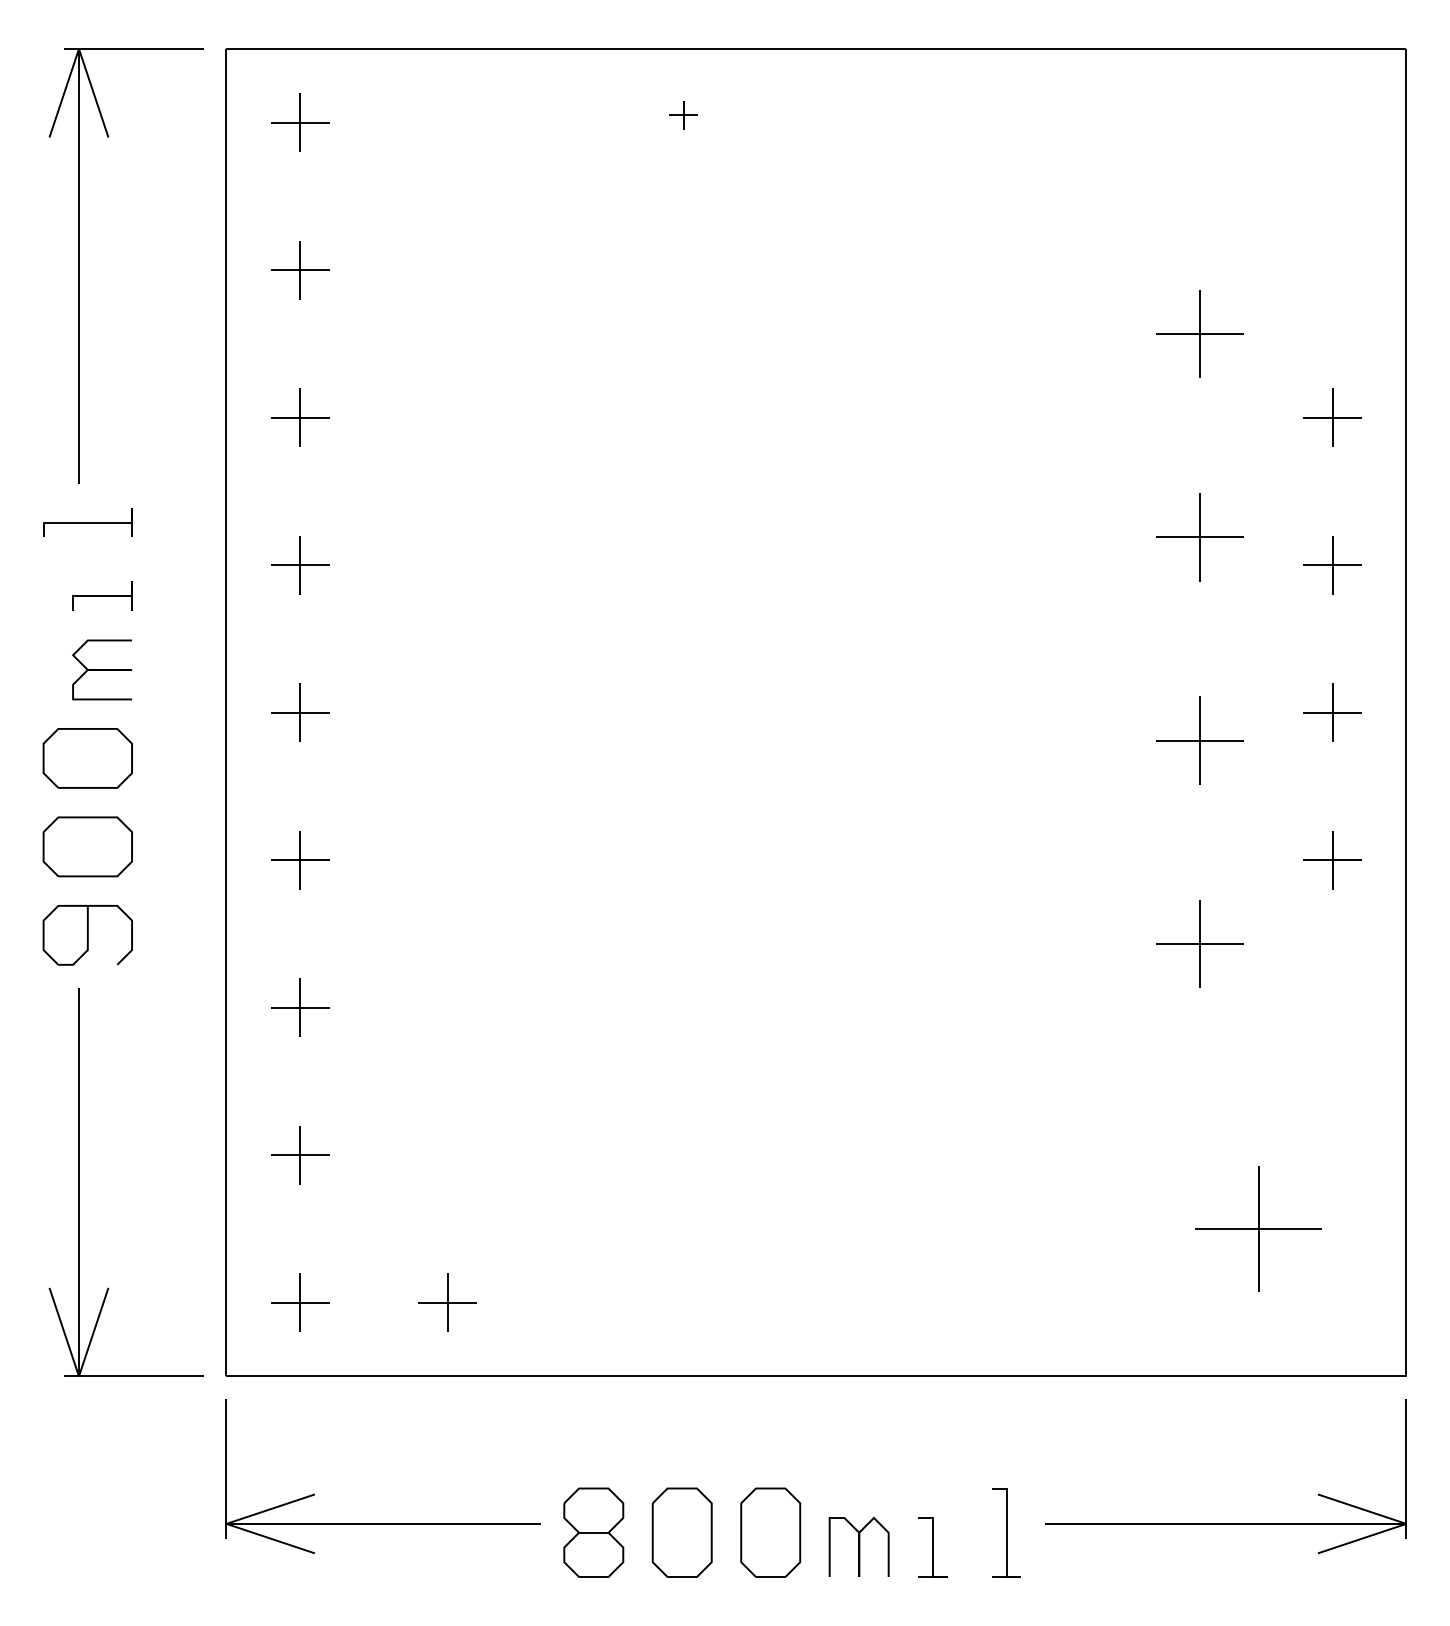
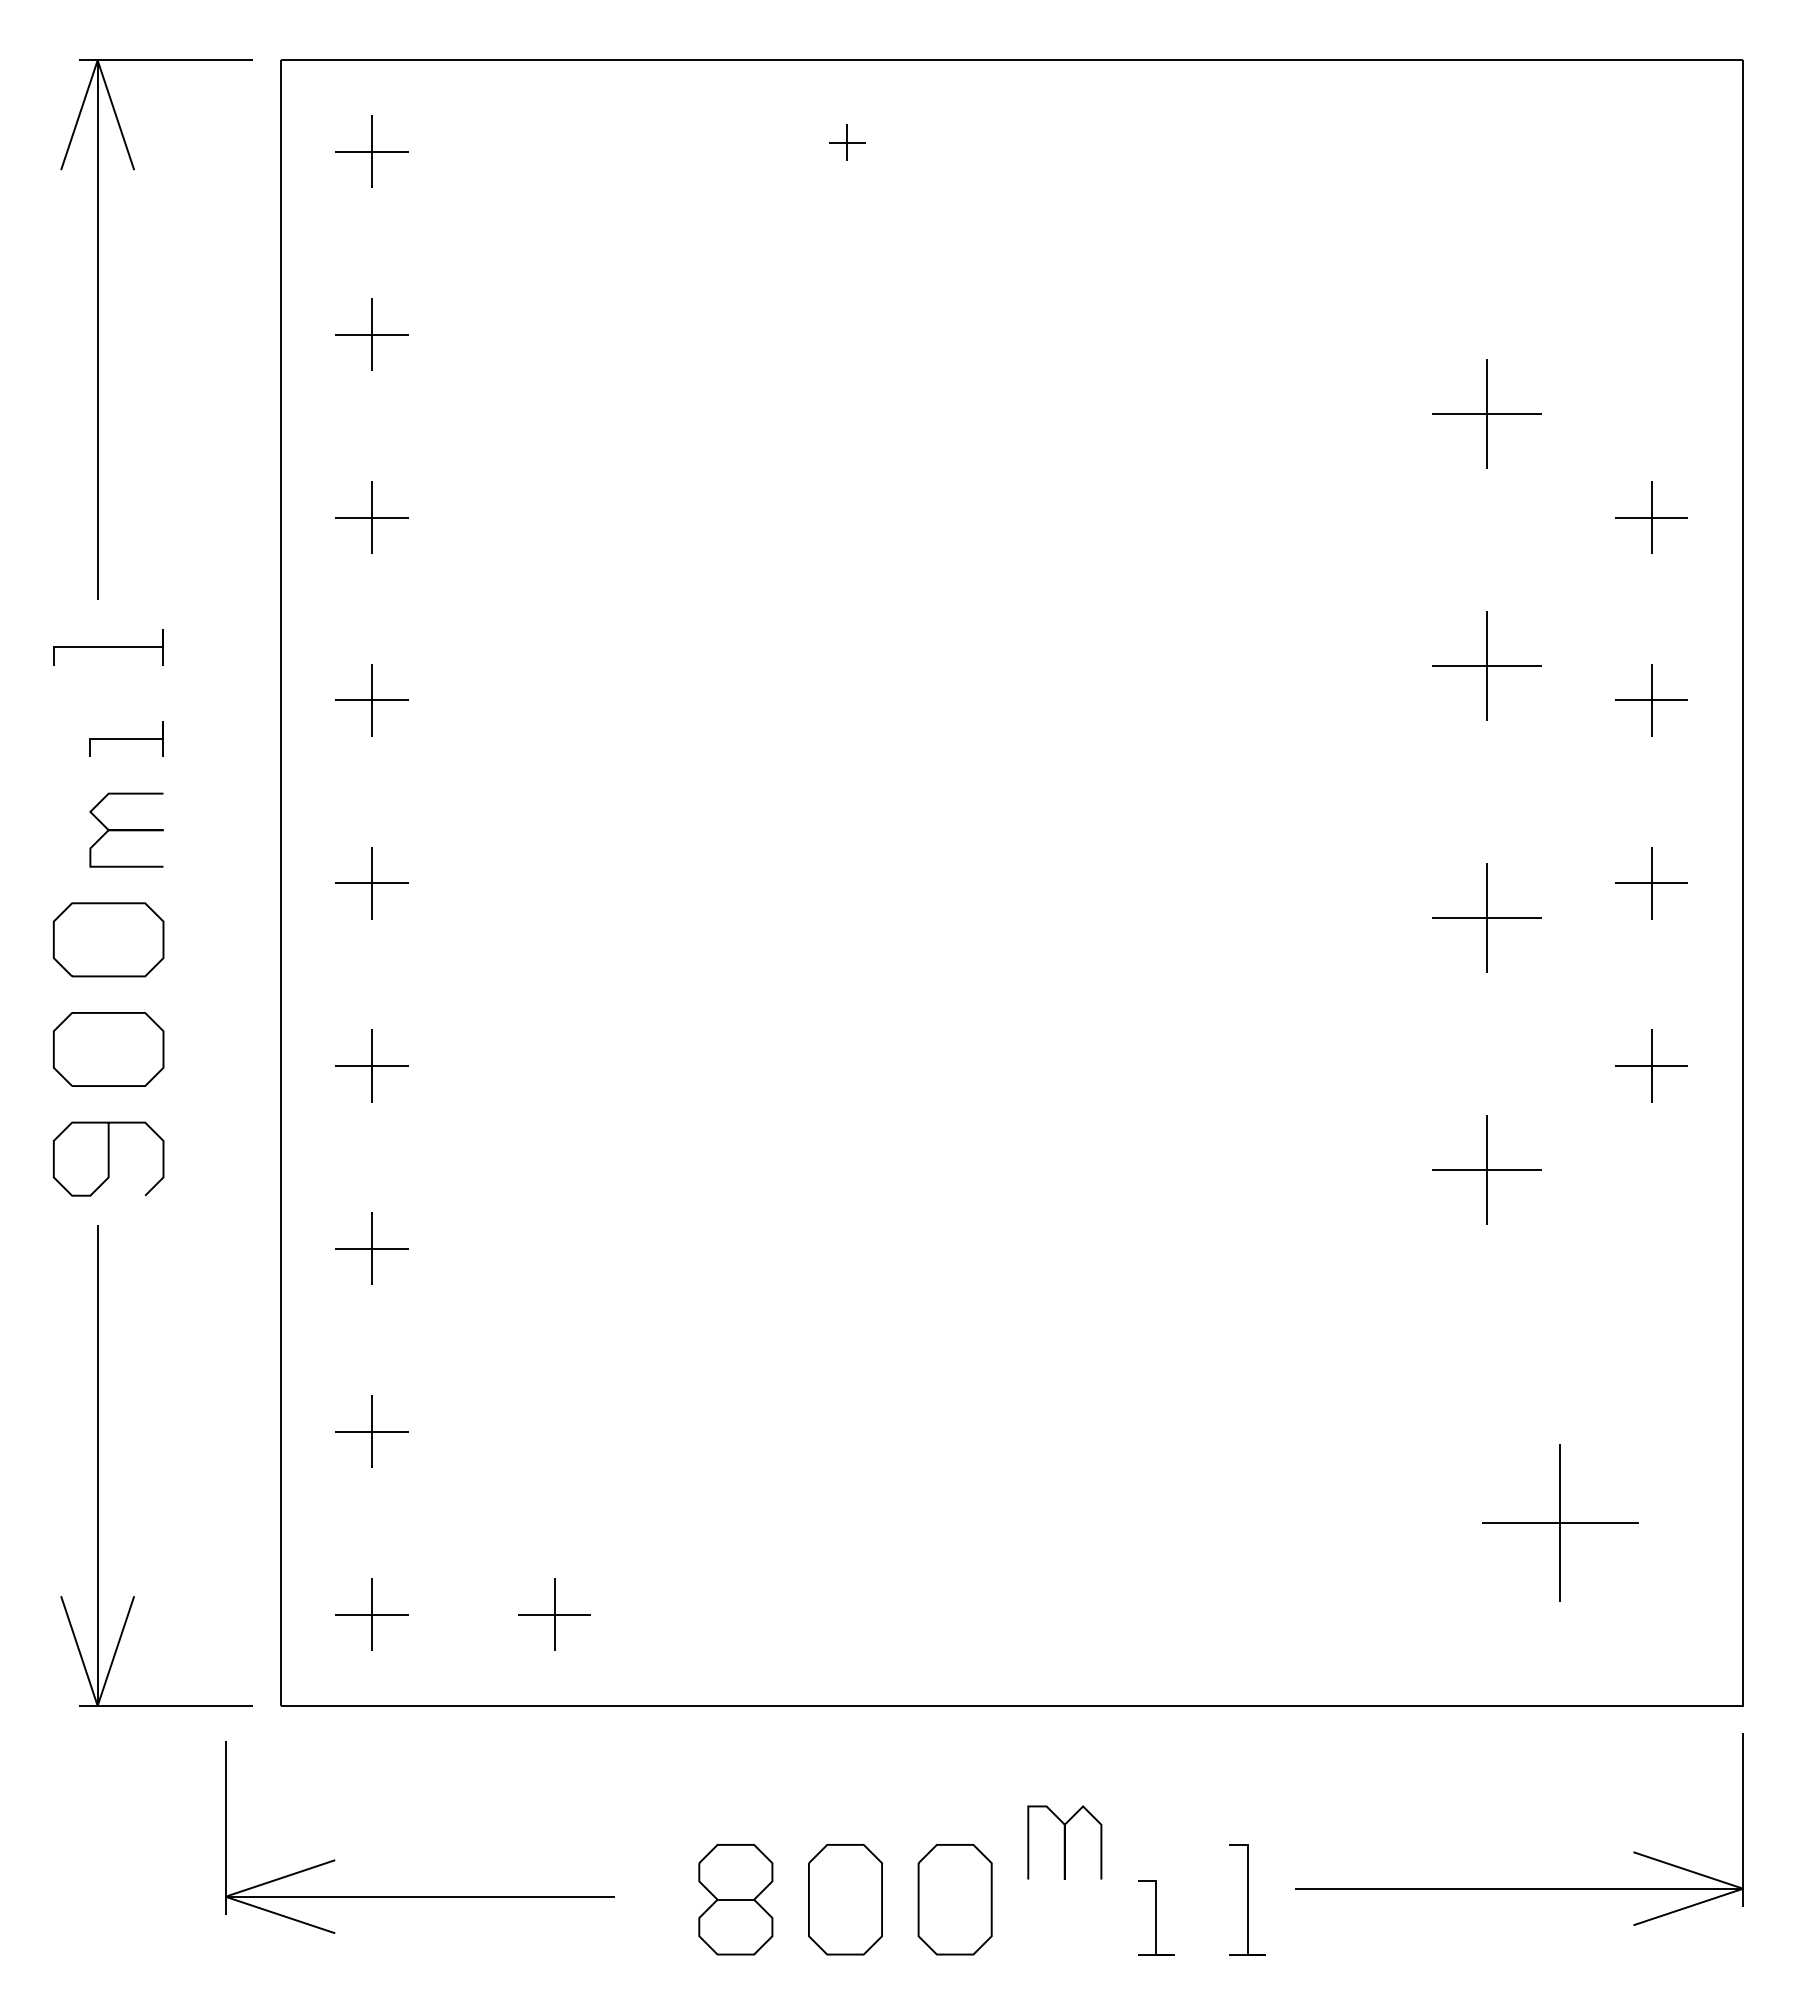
part: (382, 1523) -> (419, 1896), moved
curve: (858, 1547) -> (1064, 1842), moved

